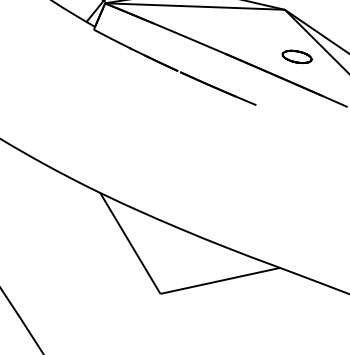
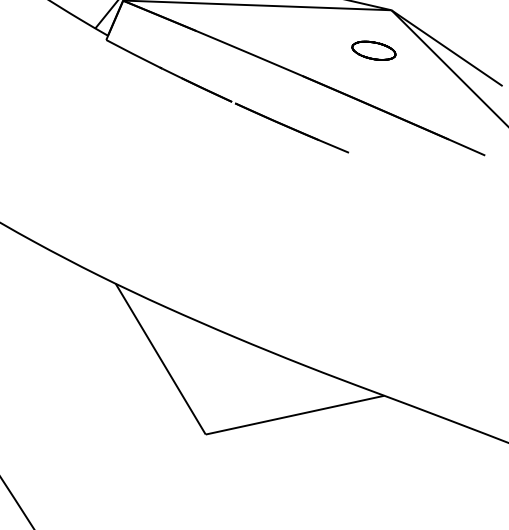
part: (296, 56) -> (373, 50), moved

